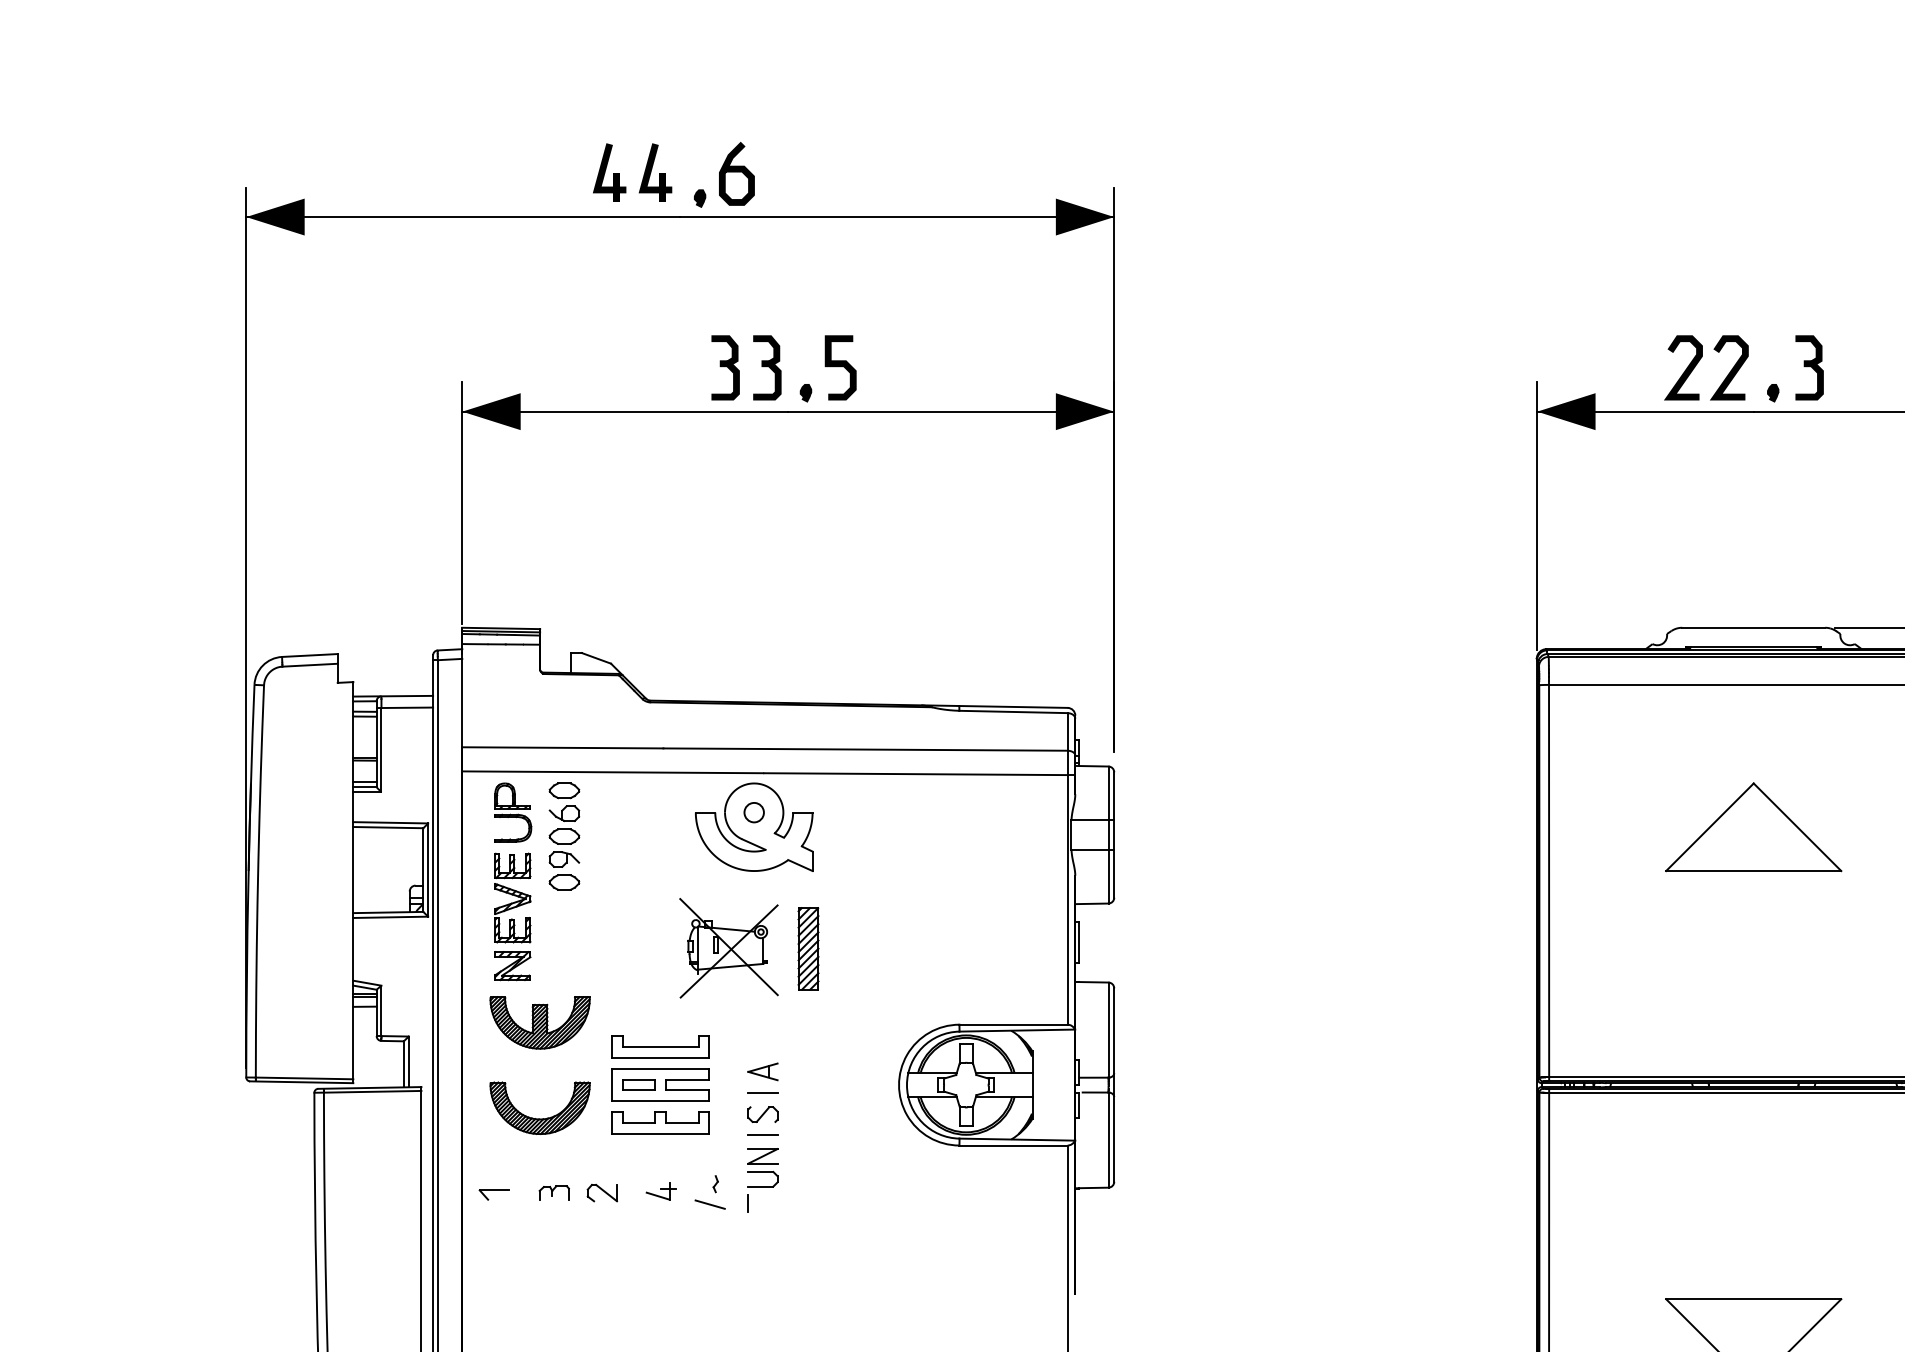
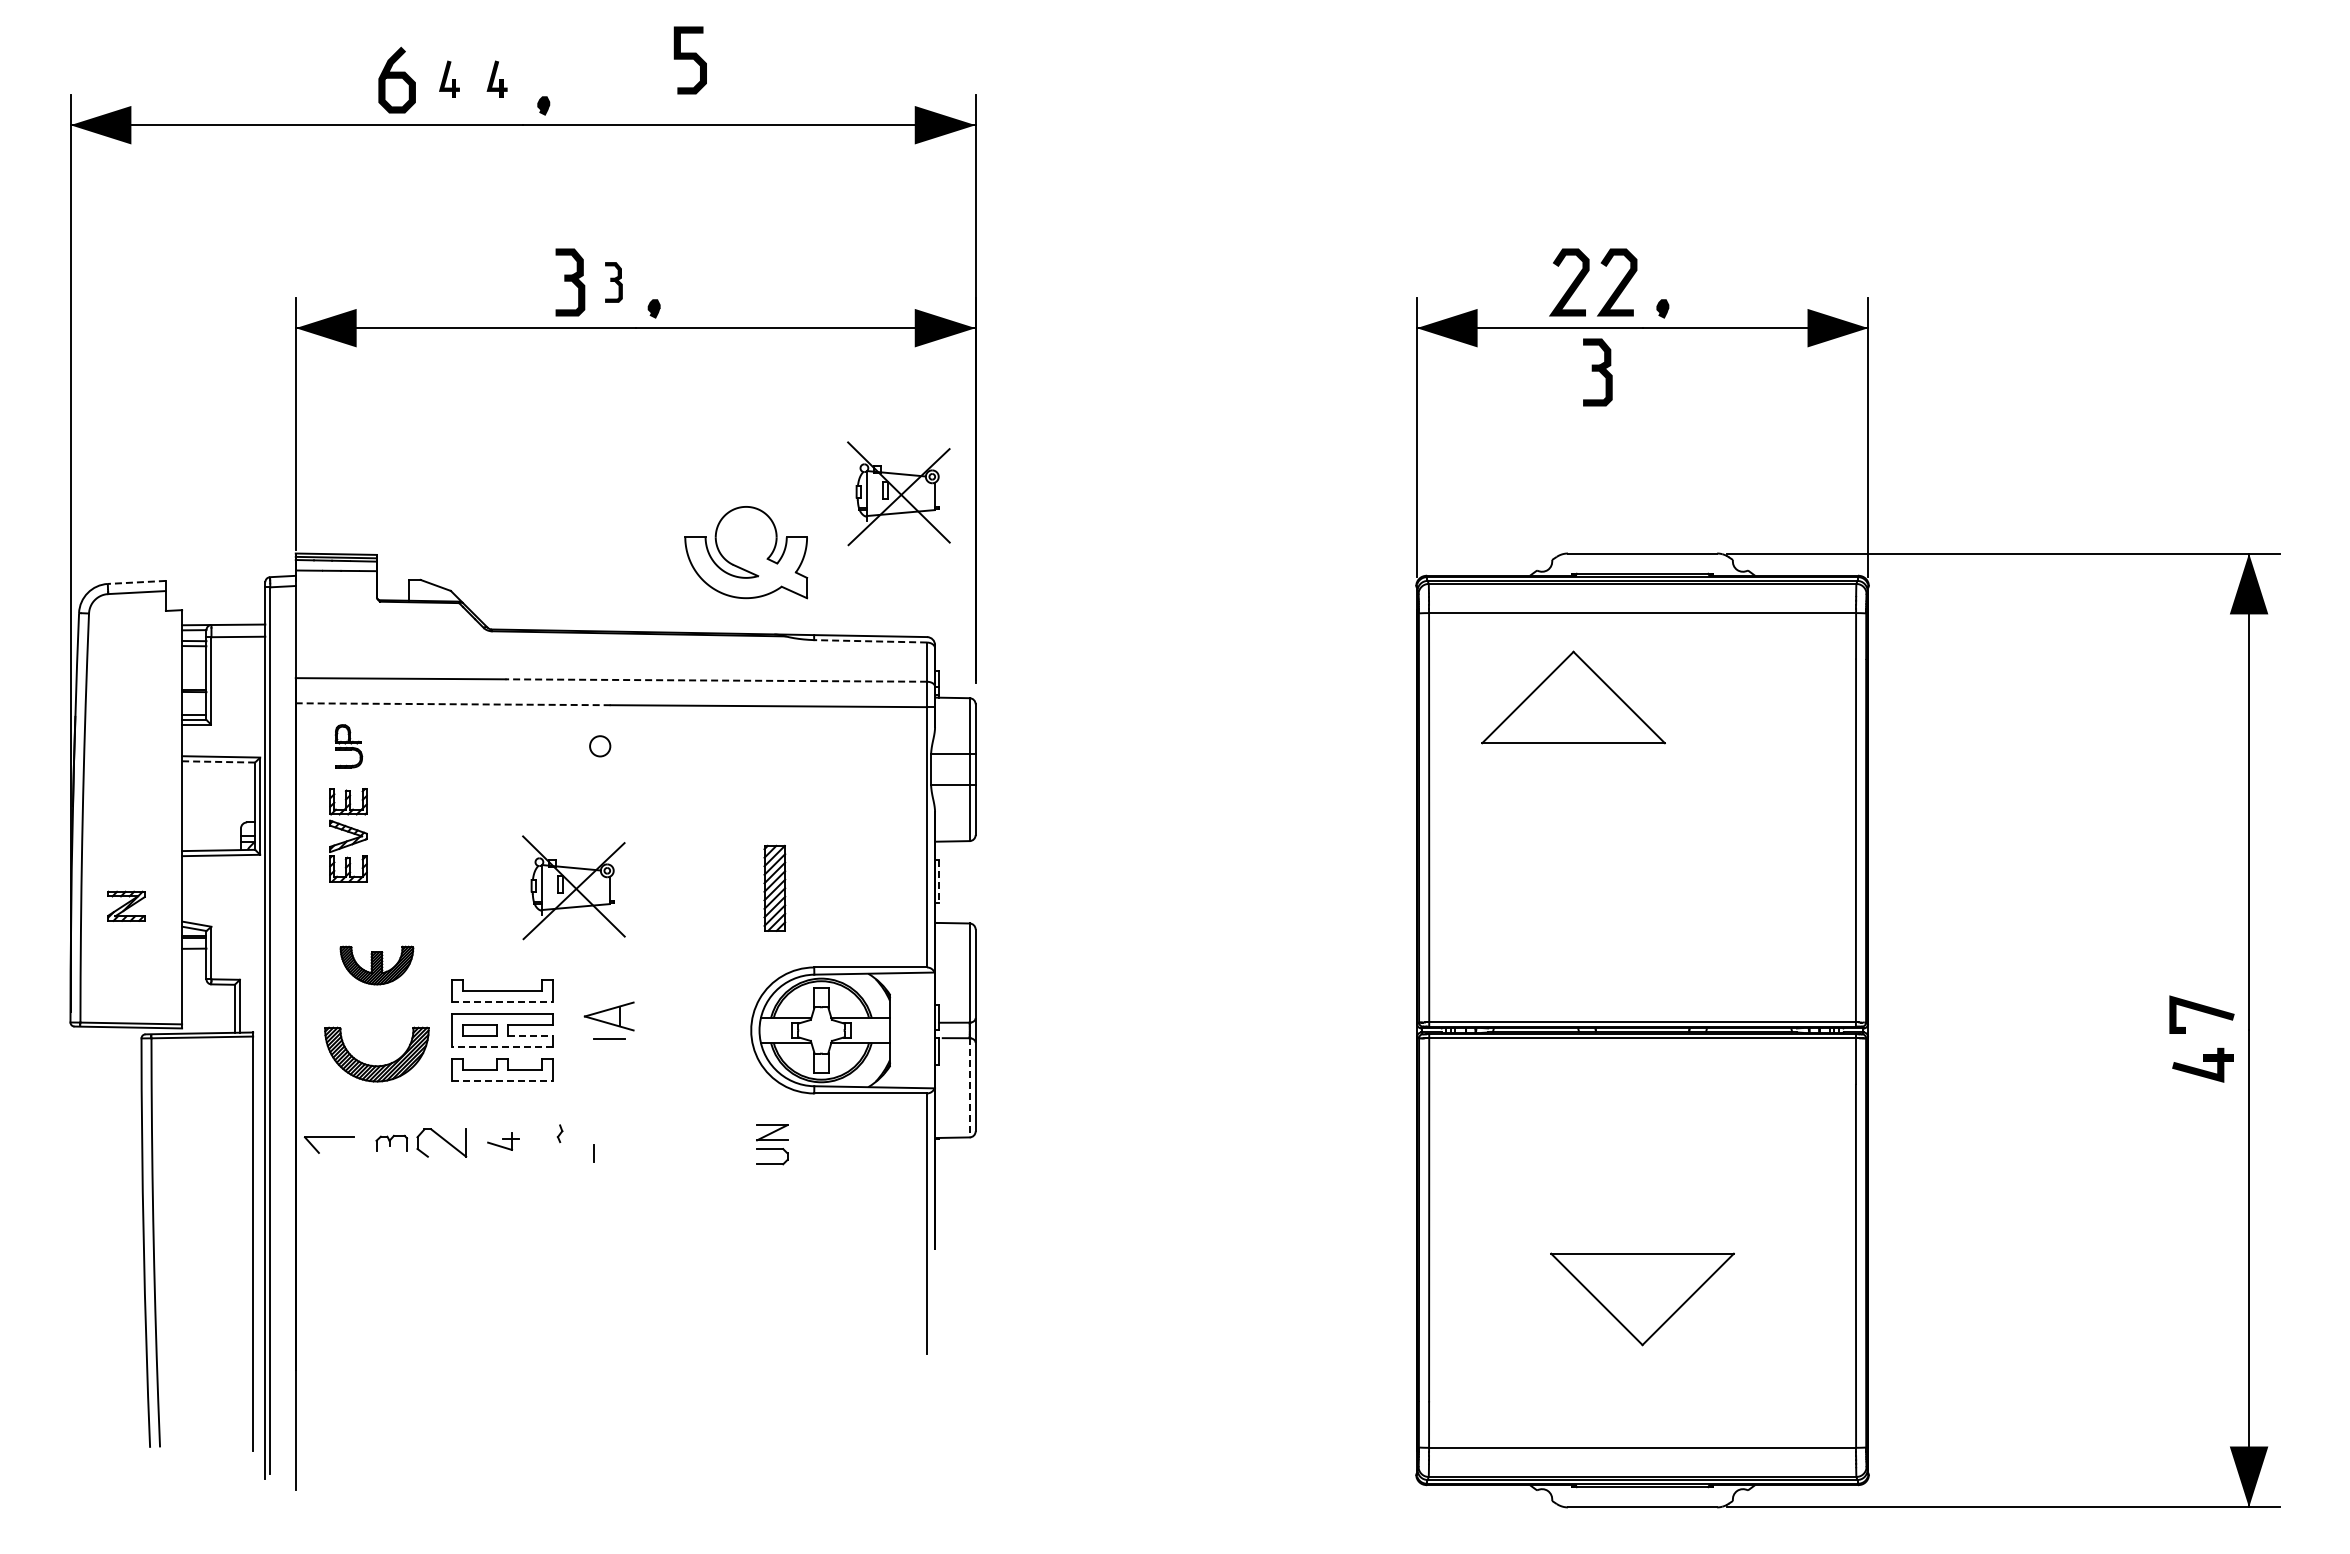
part: (609, 172) -> (449, 78), size x0.6
part: (654, 172) -> (496, 78), size x0.6
curve: (736, 172) -> (396, 78), moved
curve: (839, 366) -> (689, 59), moved
part: (766, 367) -> (613, 282), size x0.6
part: (1809, 367) -> (1597, 372), moved
part: (1040, 570) -> (898, 493), added
line: (309, 655) -> (136, 582), solid -> dashed
line: (1013, 712) -> (870, 641), solid -> dashed
line: (865, 749) -> (716, 680), solid -> dashed
line: (612, 772) -> (452, 704), solid -> dashed
part: (512, 812) -> (348, 746), size x0.7
line: (388, 827) -> (218, 761), solid -> dashed
part: (754, 827) -> (746, 552), moved
part: (1753, 827) -> (1573, 697), moved
part: (564, 835) -> (402, 770), removed
line: (1079, 943) -> (939, 882), solid -> dashed
part: (808, 948) -> (774, 887), moved
part: (512, 965) -> (126, 905), moved
part: (539, 1022) -> (376, 965), size x0.7
line: (660, 1058) -> (502, 1002), solid -> dashed
part: (763, 1071) -> (609, 1016), size x1.6
line: (687, 1090) -> (530, 1036), solid -> dashed
line: (660, 1101) -> (502, 1047), solid -> dashed
part: (763, 1113) -> (609, 1060), removed
line: (660, 1134) -> (502, 1081), solid -> dashed
line: (763, 1135) -> (609, 1082), removed
line: (1108, 1139) -> (969, 1087), solid -> dashed
part: (763, 1167) -> (772, 1144), moved
part: (602, 1192) -> (441, 1142), size x1.6
part: (493, 1194) -> (328, 1144), size x1.6
line: (710, 1204) -> (554, 1154), removed

